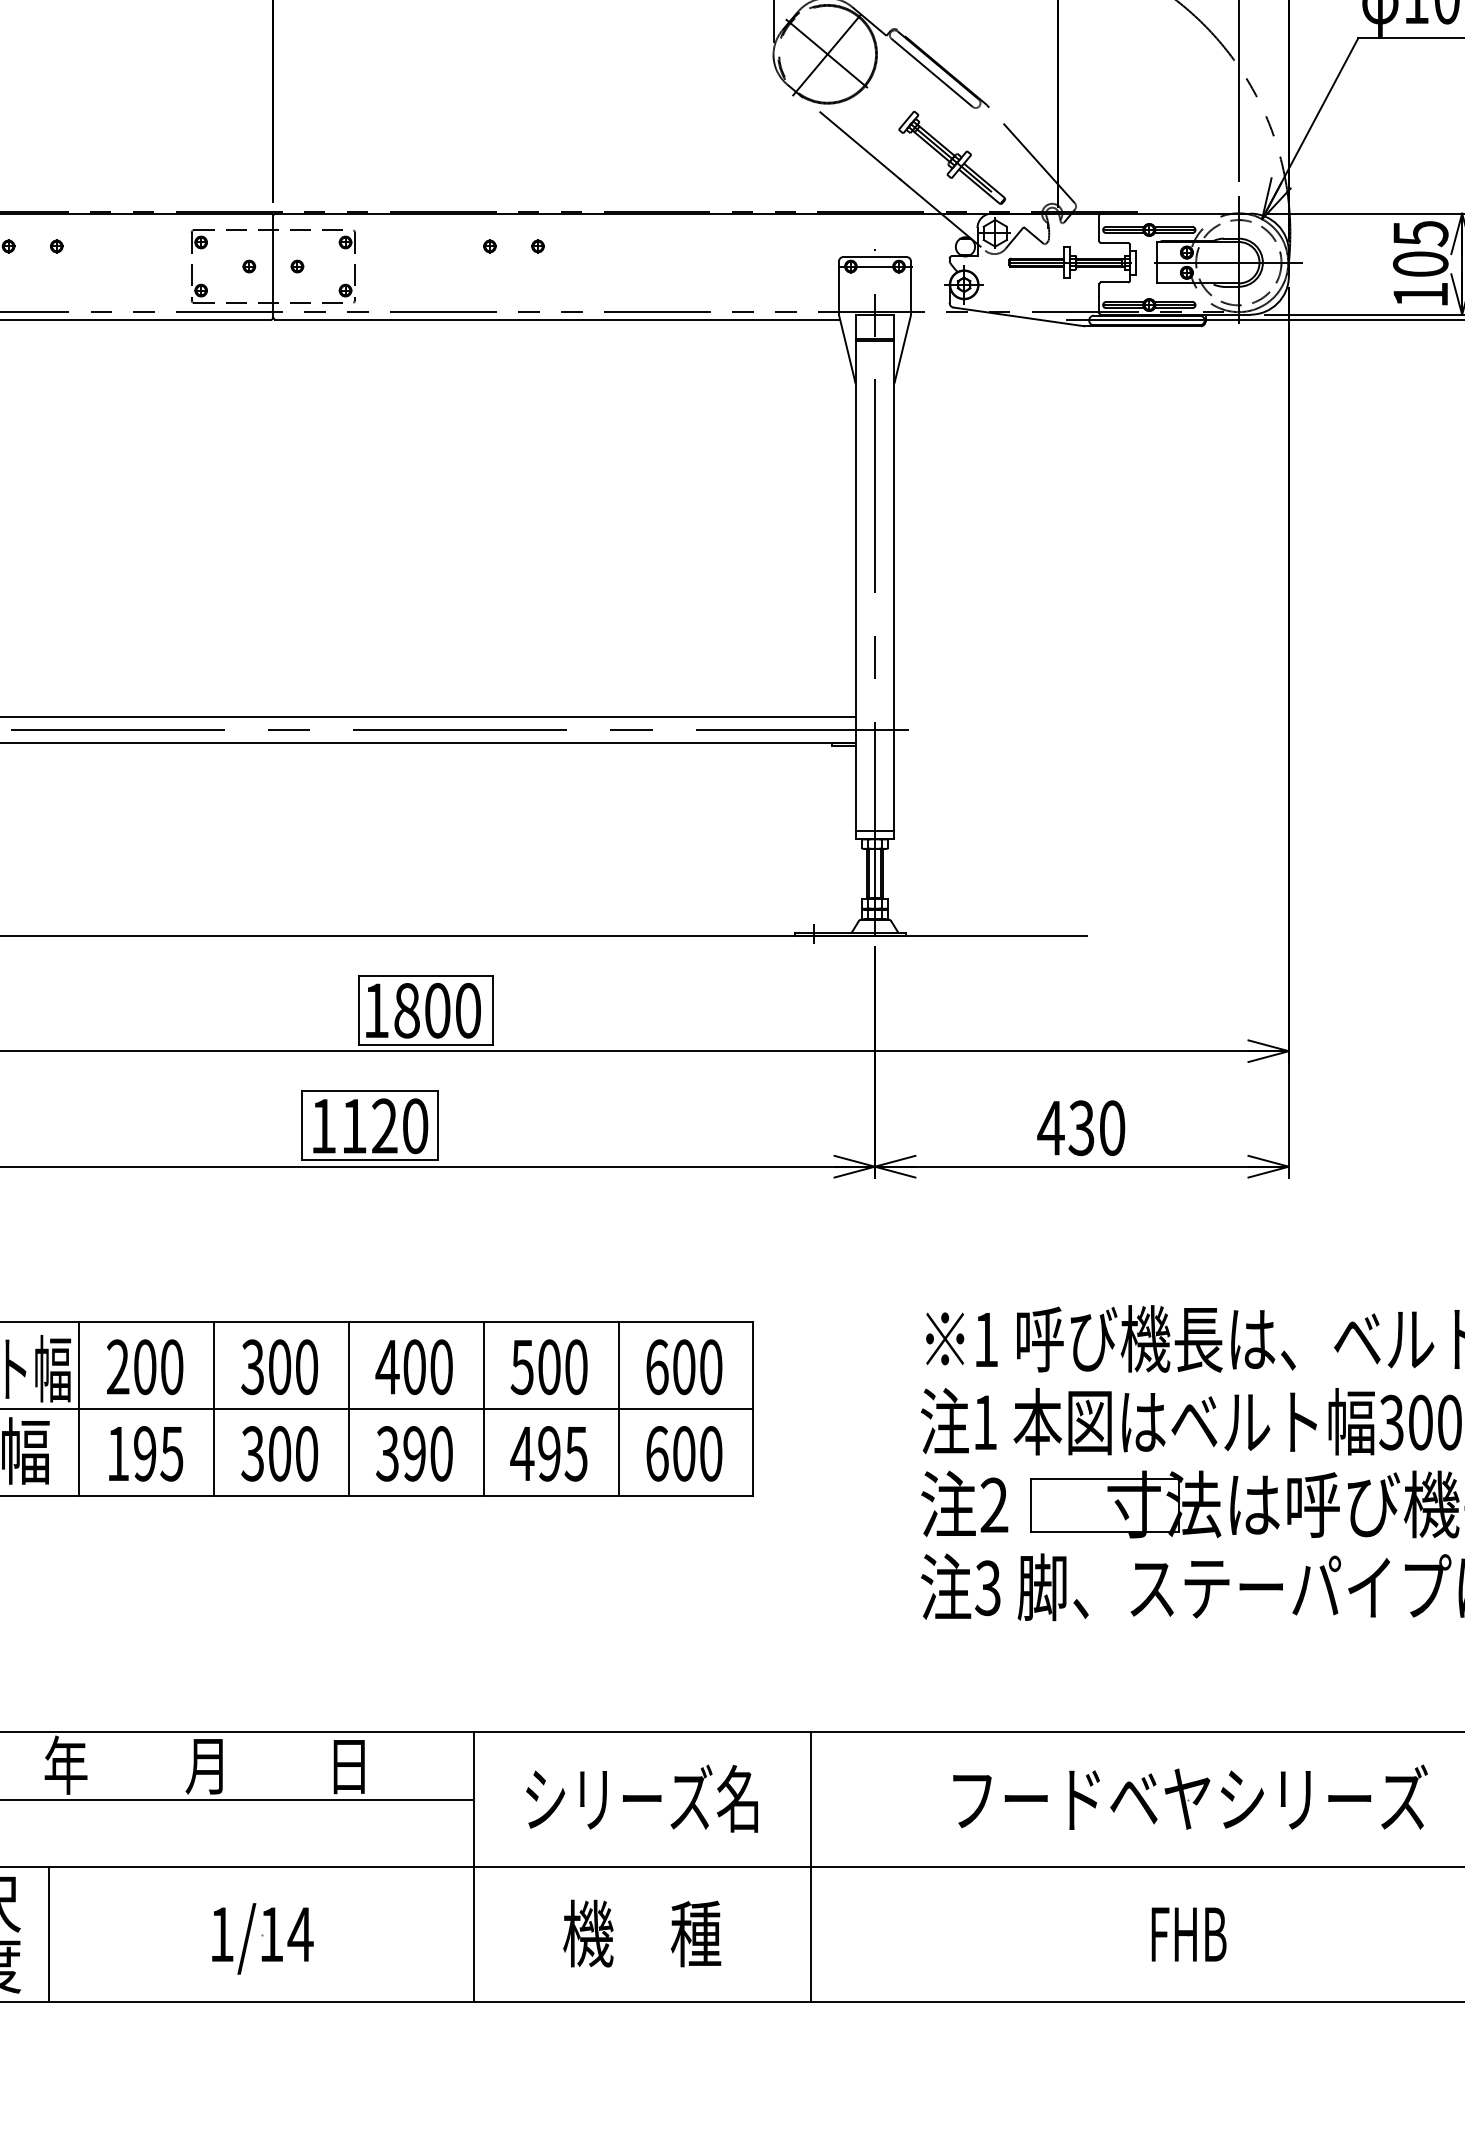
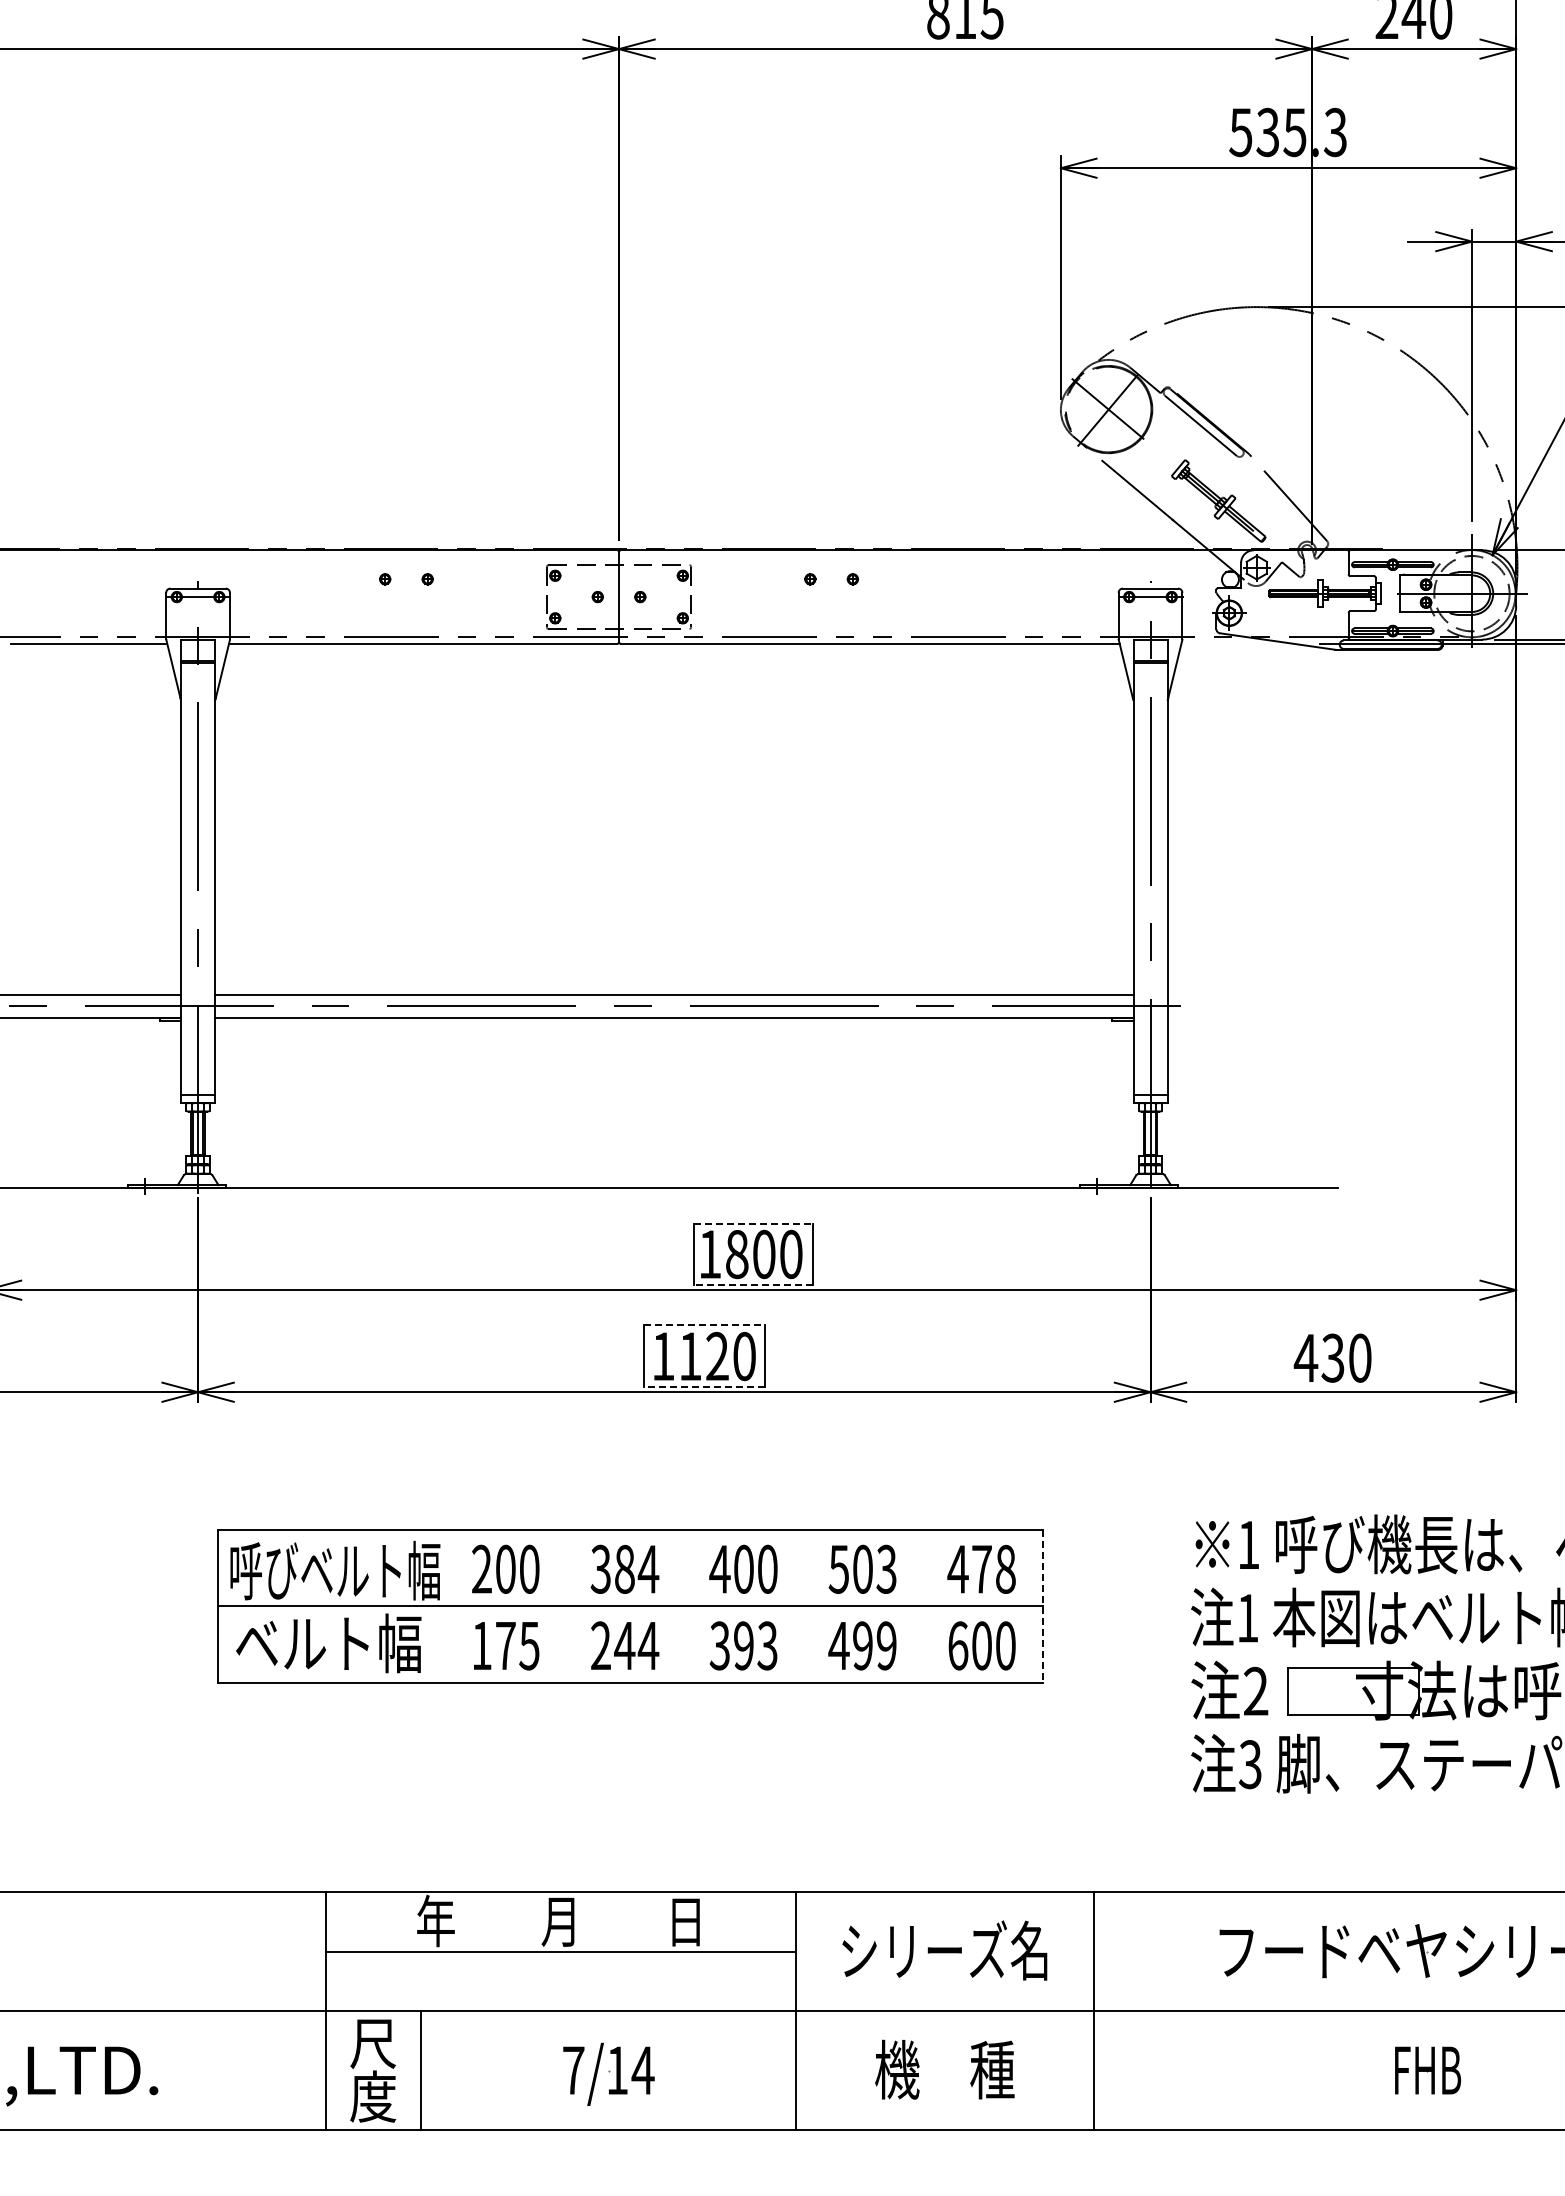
line: (425, 975) -> (753, 1223), solid -> dashed
line: (425, 1044) -> (753, 1284), solid -> dashed
line: (371, 1091) -> (705, 1325), solid -> dashed
line: (370, 1160) -> (704, 1386), solid -> dashed
text: (294, 1366) -> (637, 1568), 300 -> 384
text: (576, 1366) -> (886, 1568), 500 -> 503
text: (683, 1366) -> (981, 1568), 600 -> 478
line: (79, 1408) -> (447, 1605), removed
line: (213, 1408) -> (566, 1605), removed
line: (348, 1408) -> (685, 1605), removed
line: (483, 1408) -> (804, 1605), removed
line: (617, 1408) -> (923, 1605), removed
line: (753, 1409) -> (1043, 1606), solid -> dashed
text: (144, 1453) -> (505, 1645), 195 -> 175
text: (279, 1453) -> (624, 1645), 300 -> 244
text: (441, 1453) -> (767, 1645), 390 -> 393
text: (576, 1453) -> (886, 1645), 495 -> 499
text: (221, 1934) -> (573, 2070), 1/14 -> 7/14

